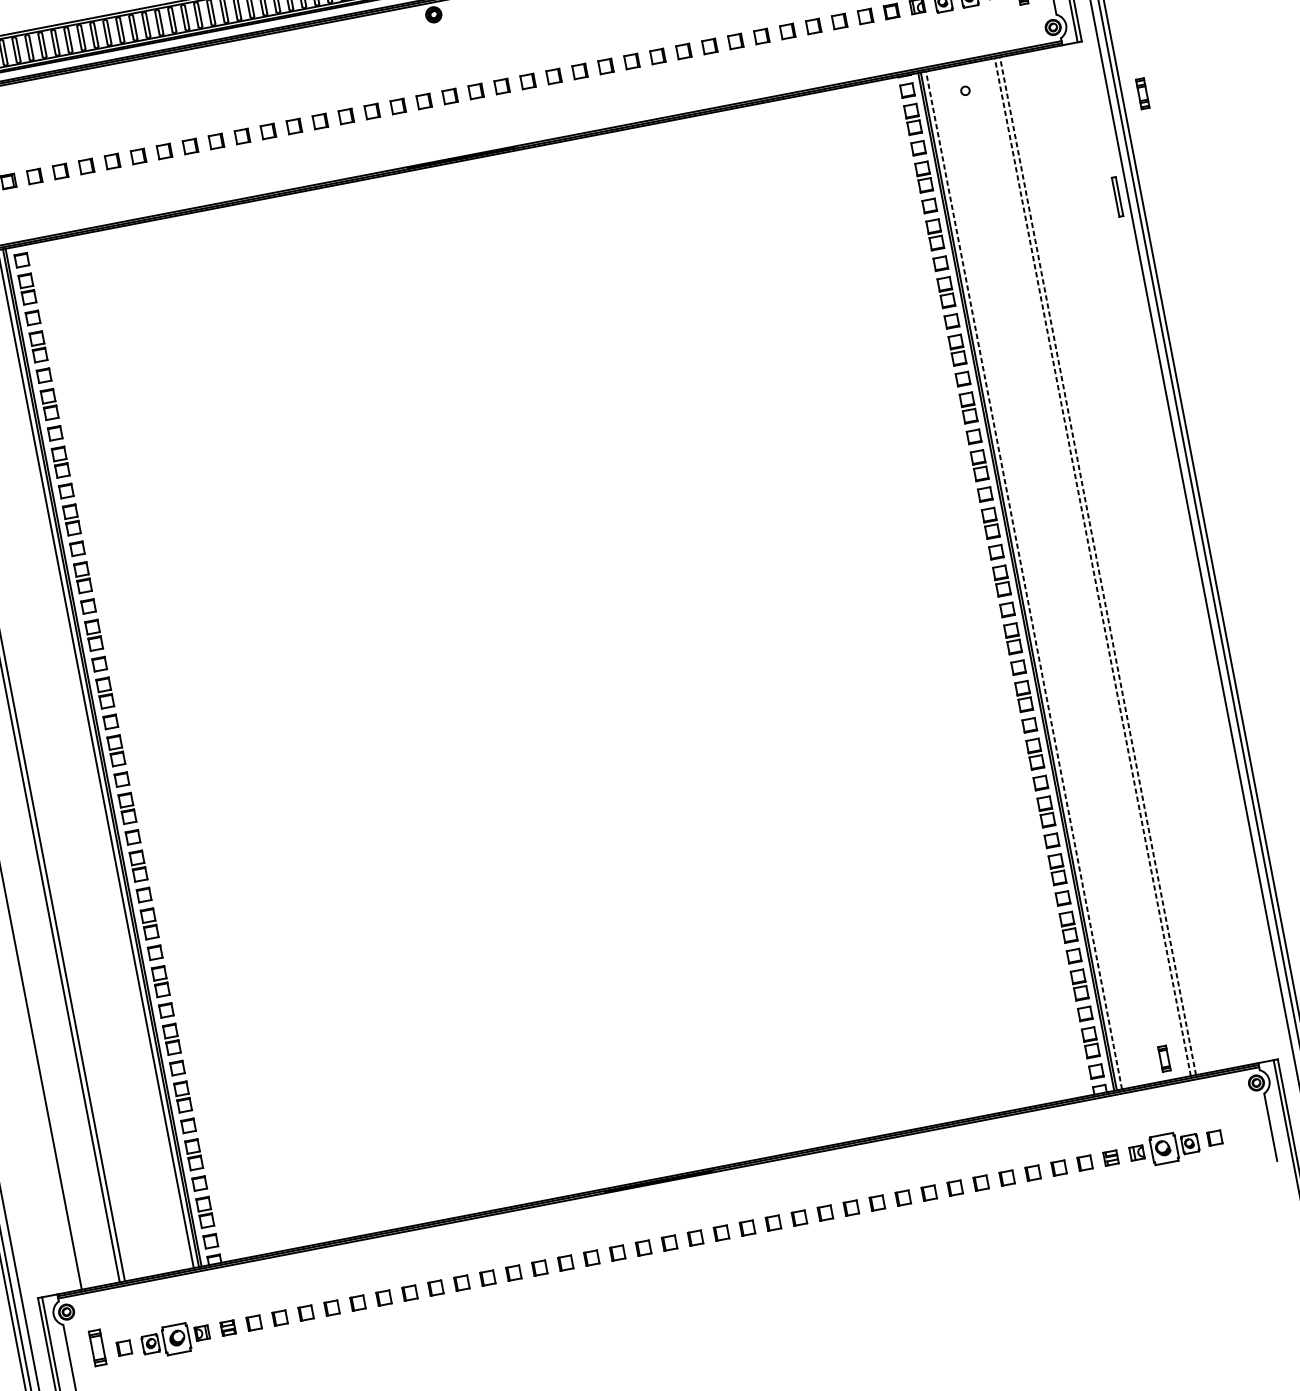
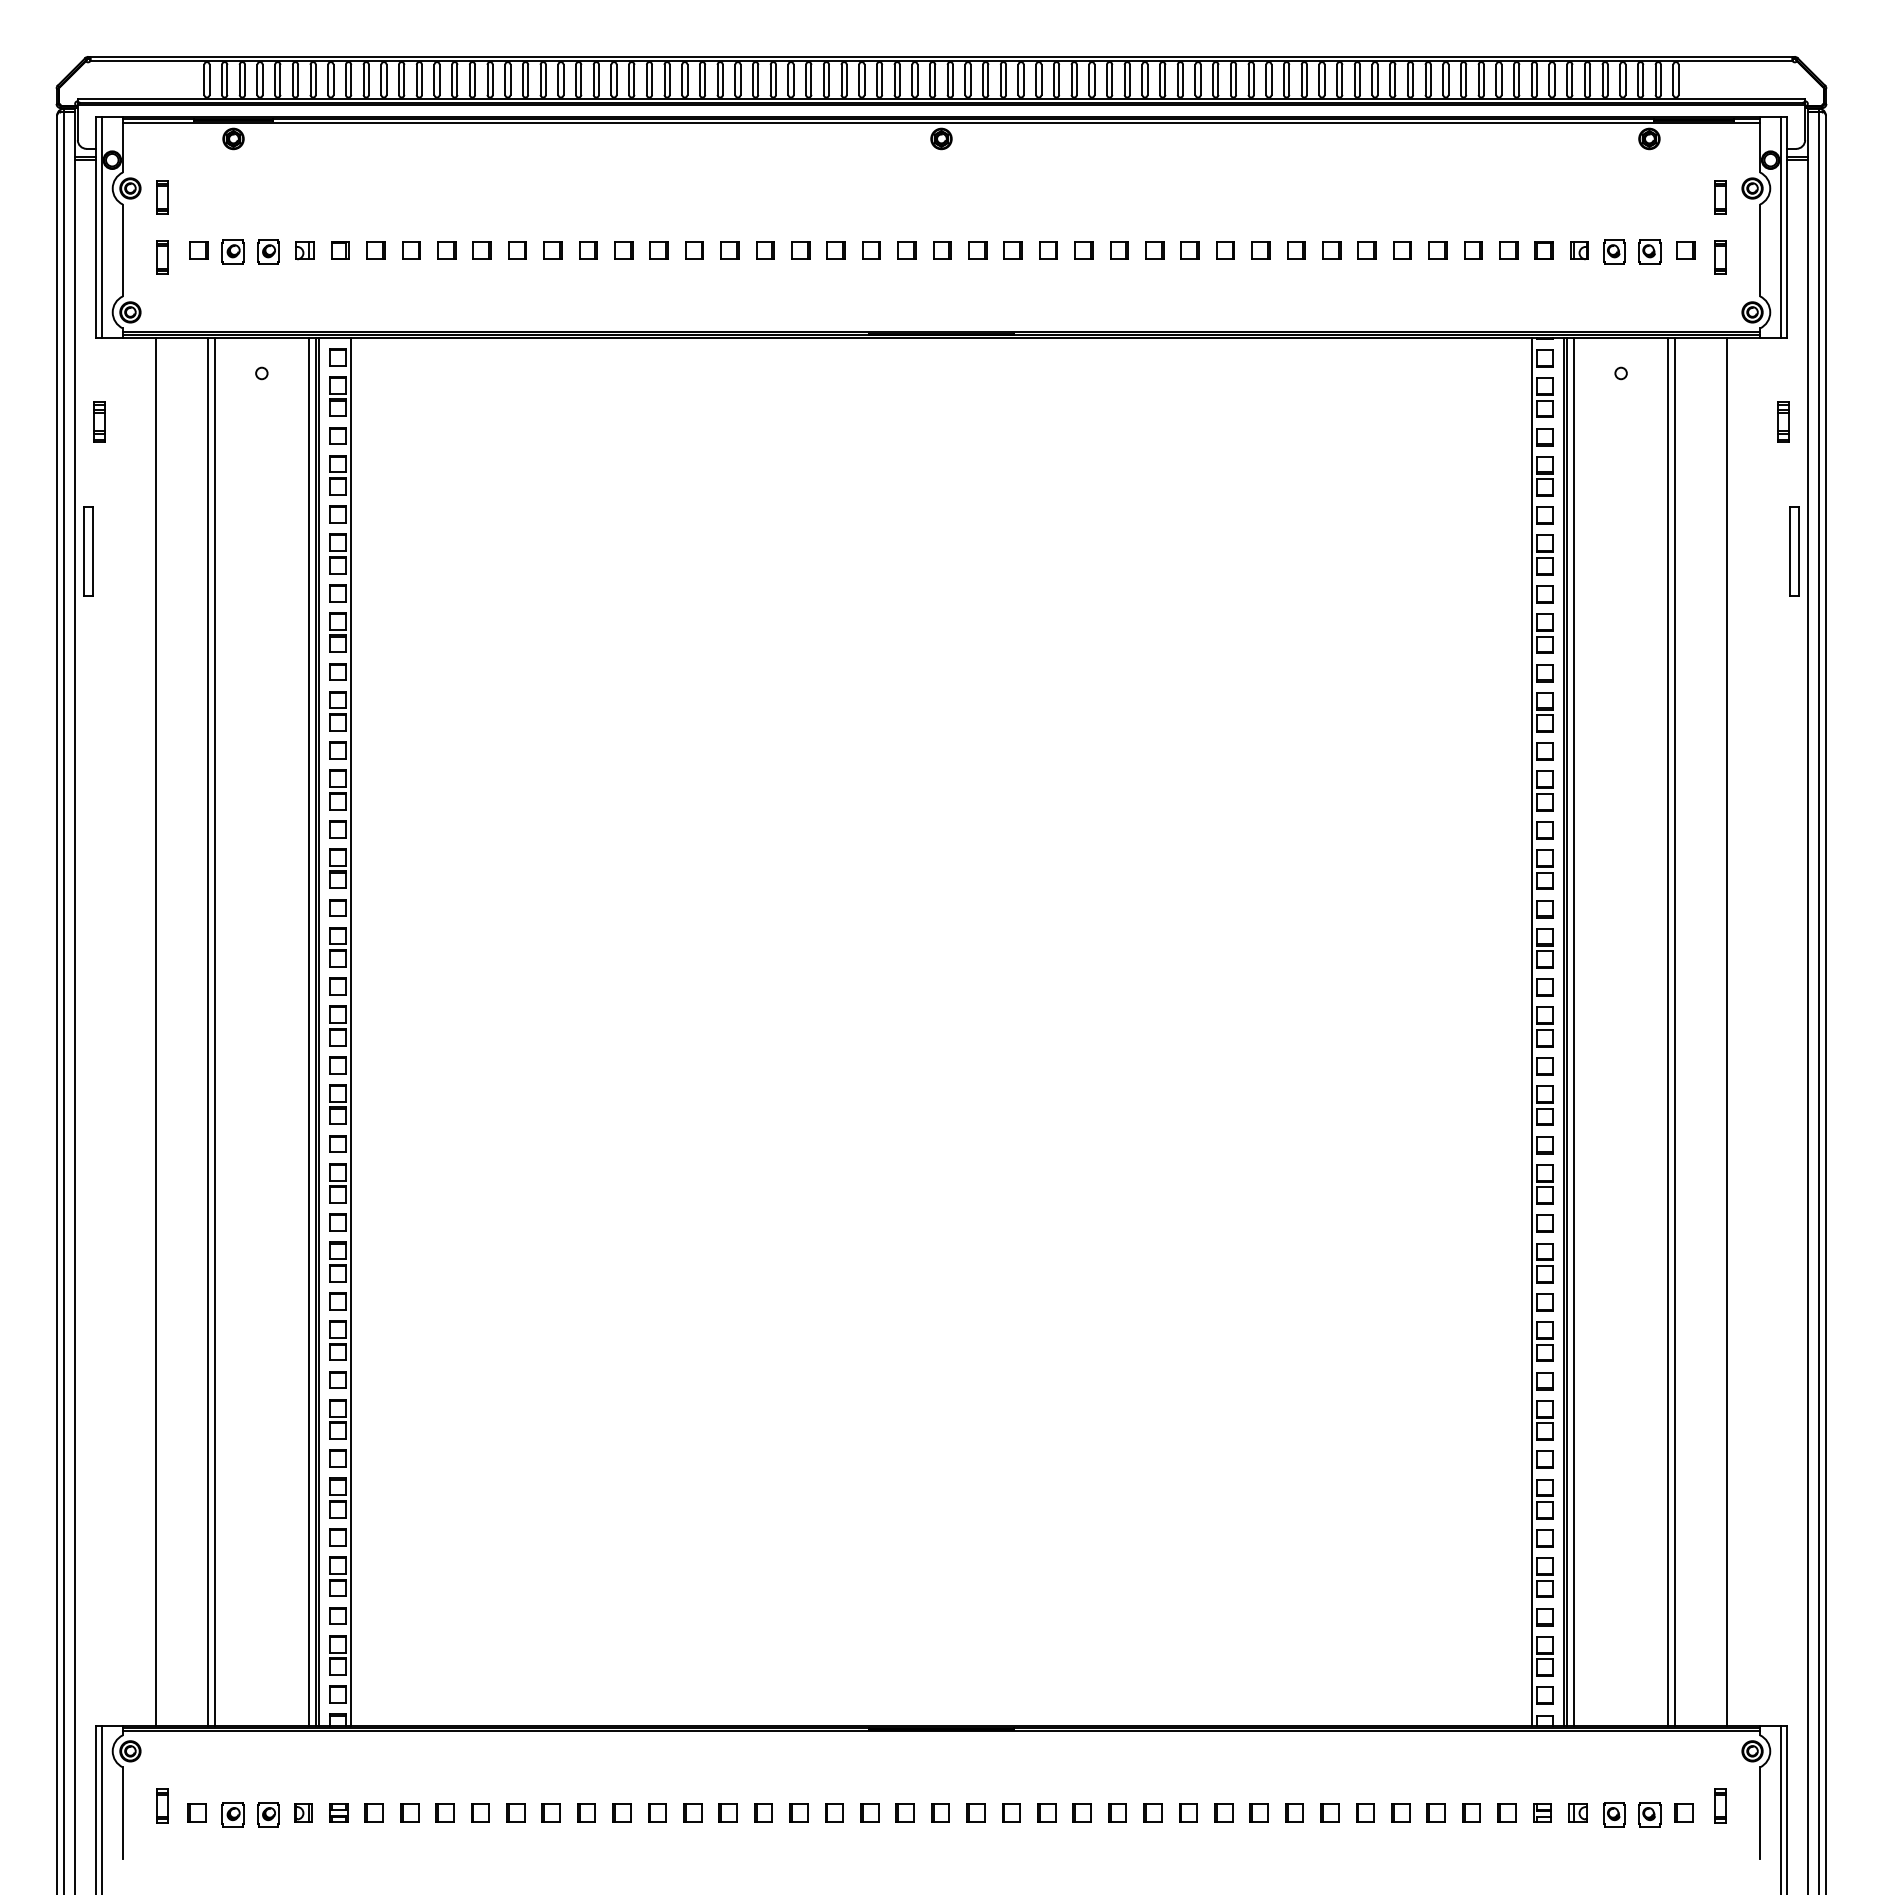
part: (1142, 93) -> (1783, 421), moved
part: (1117, 196) -> (1794, 551), size x1.67
line: (1135, 558) -> (1726, 1031), added
line: (1098, 565) -> (1675, 1031), dashed -> solid
line: (1093, 566) -> (1668, 1031), dashed -> solid
line: (1024, 580) -> (1574, 1031), dashed -> solid
line: (992, 586) -> (1531, 1031), added
line: (127, 752) -> (351, 1031), added
part: (1164, 1058) -> (1720, 1805), moved
part: (1164, 1148) -> (1614, 1814), size x0.62
part: (176, 1338) -> (268, 1814), size x0.62
part: (97, 1347) -> (162, 1805), size x0.71

